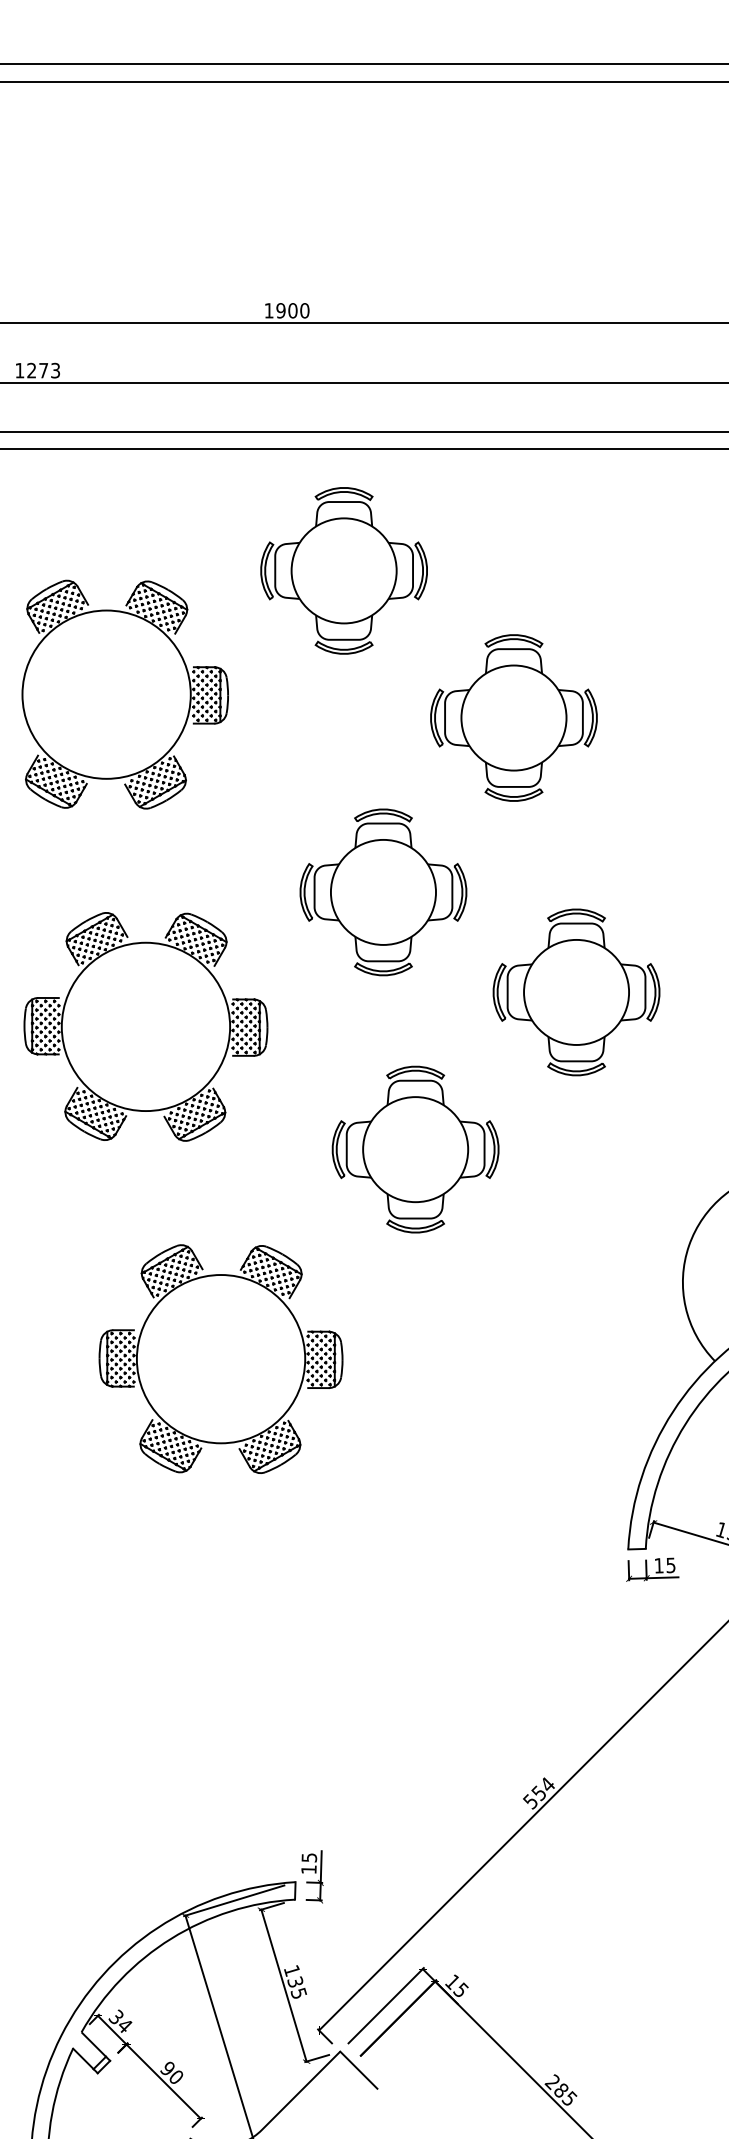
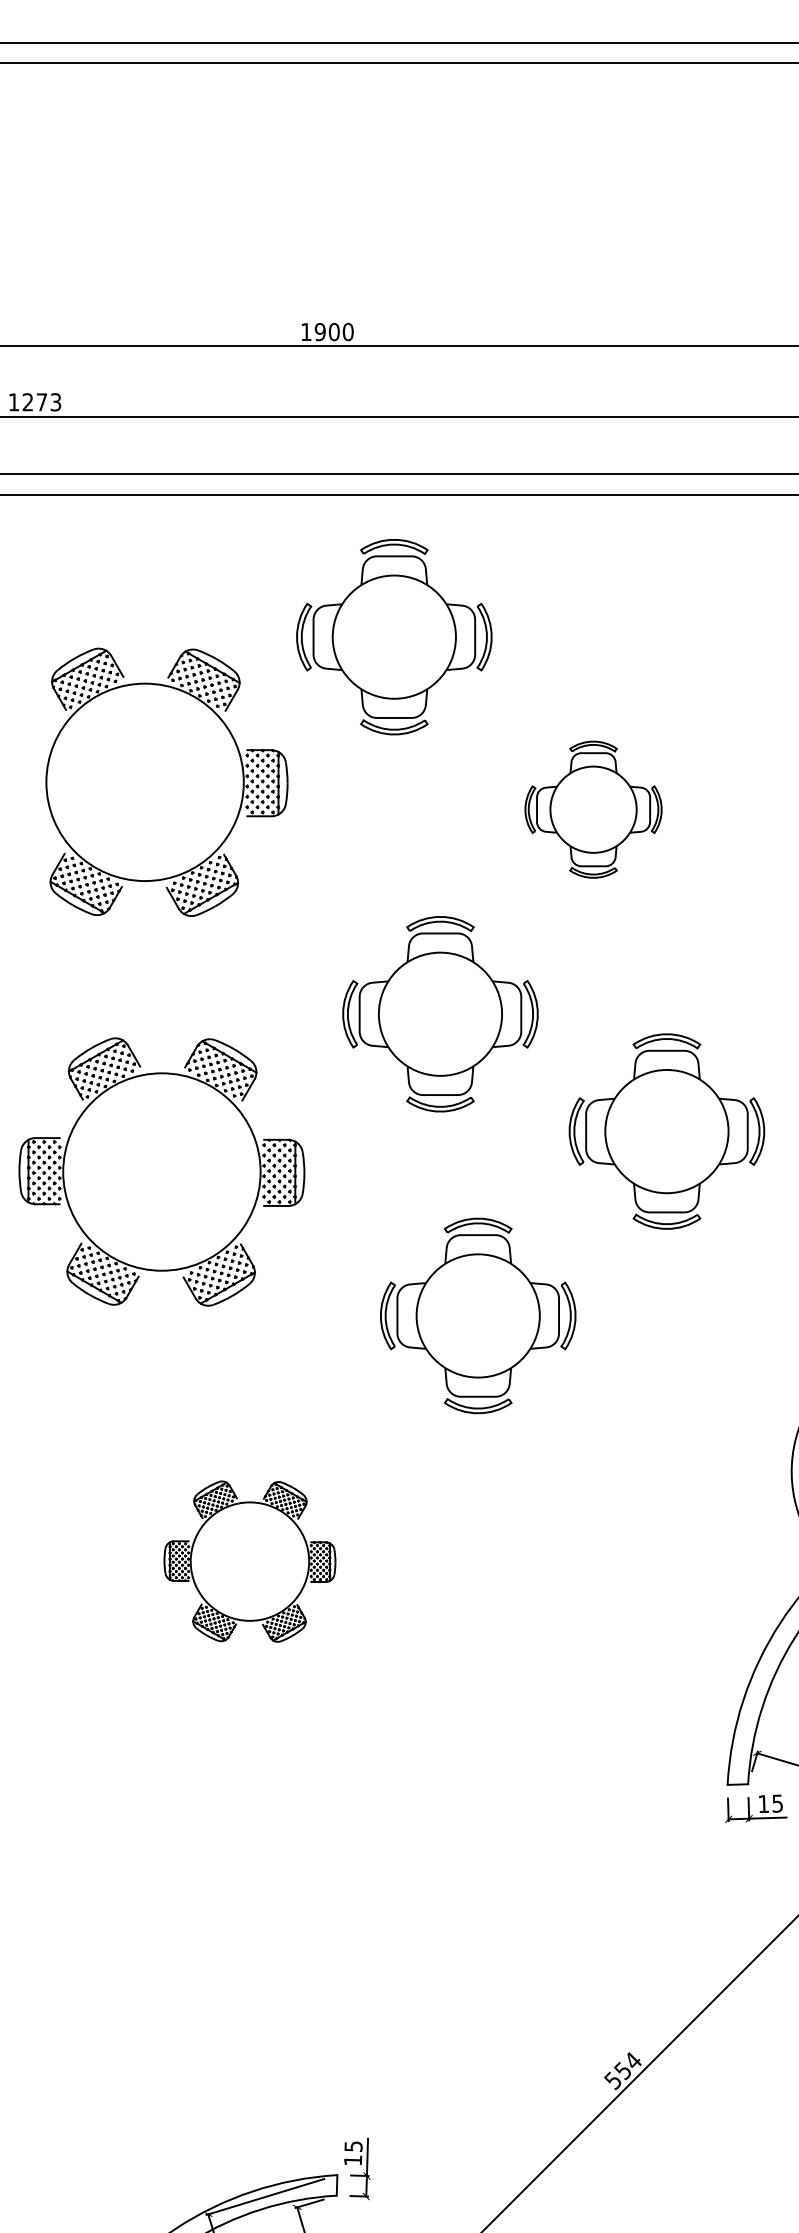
part: (124, 694) -> (166, 782), moved
part: (513, 717) -> (592, 809), size x0.7
part: (220, 1358) -> (249, 1560), size x0.6

